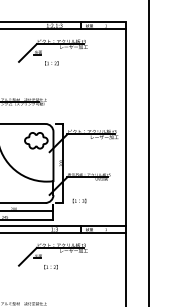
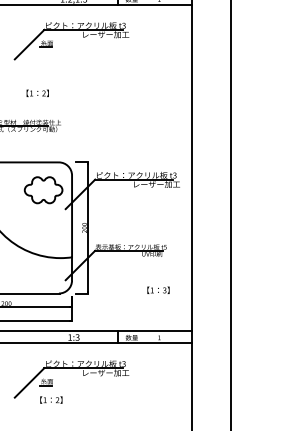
text: (51, 63) -> (37, 93), moved
text: (79, 200) -> (158, 289), moved
text: (50, 267) -> (50, 400), moved

